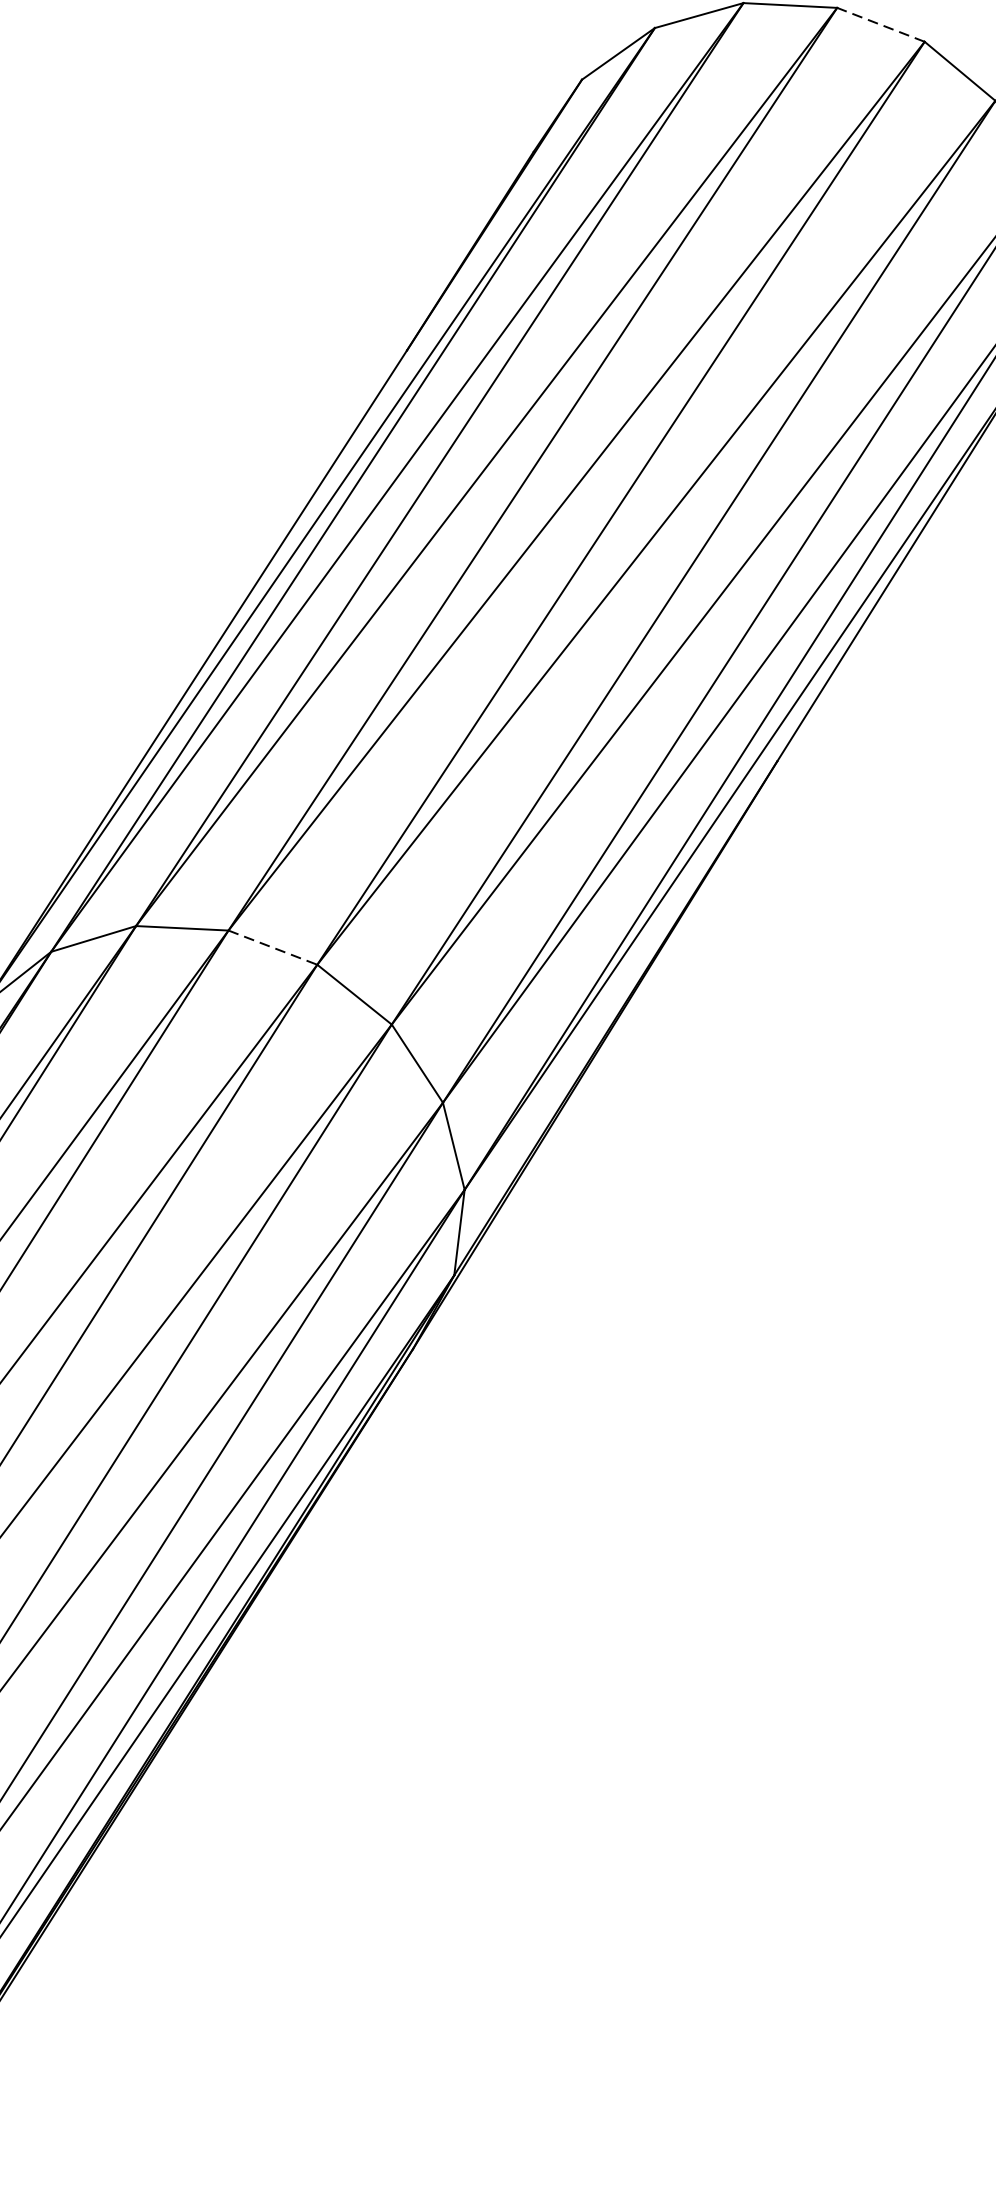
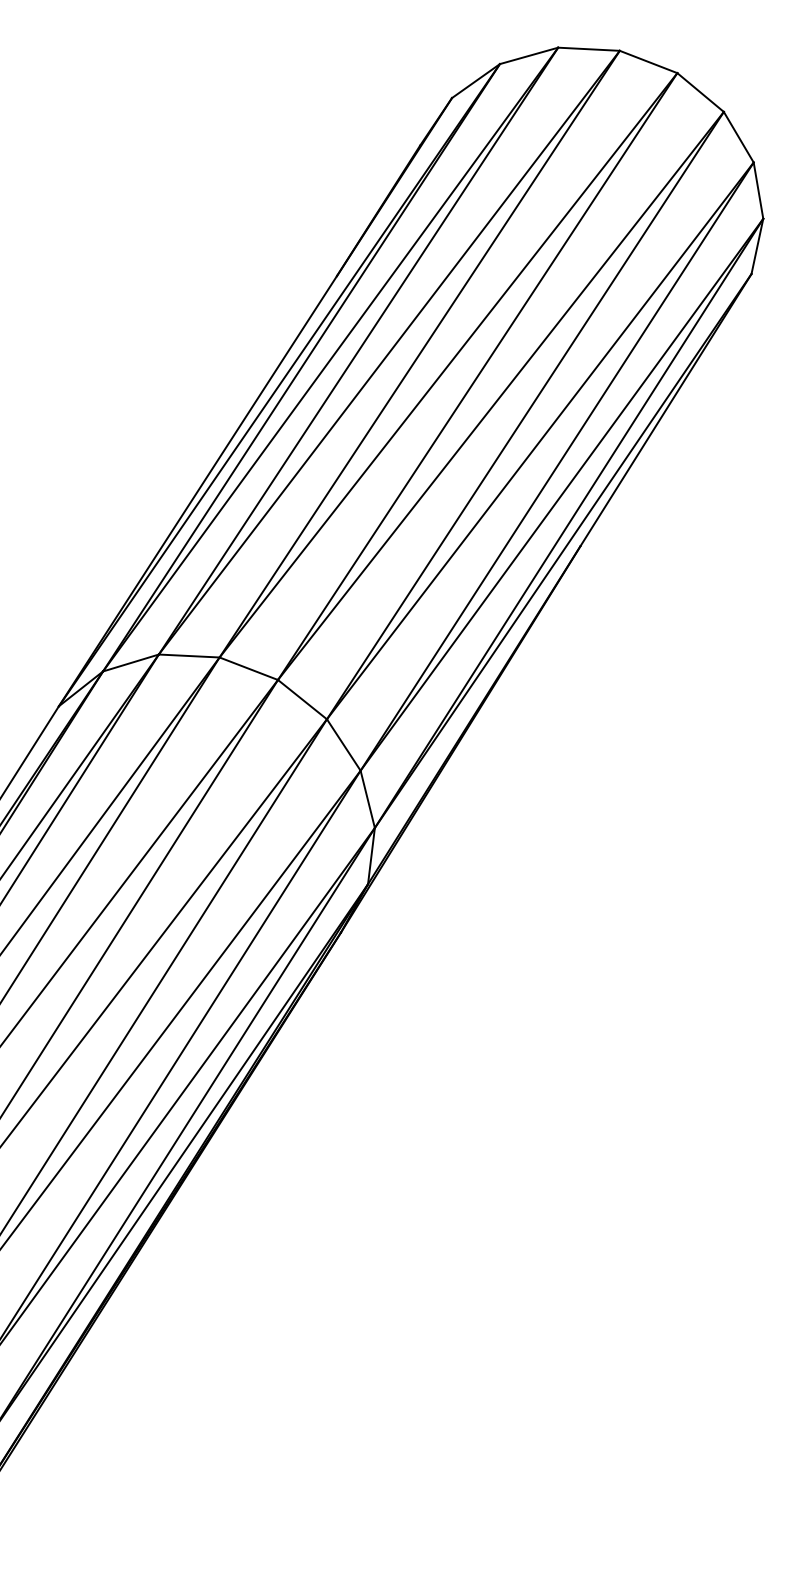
line: (880, 24) -> (648, 61), dashed -> solid
line: (273, 947) -> (249, 668), dashed -> solid

